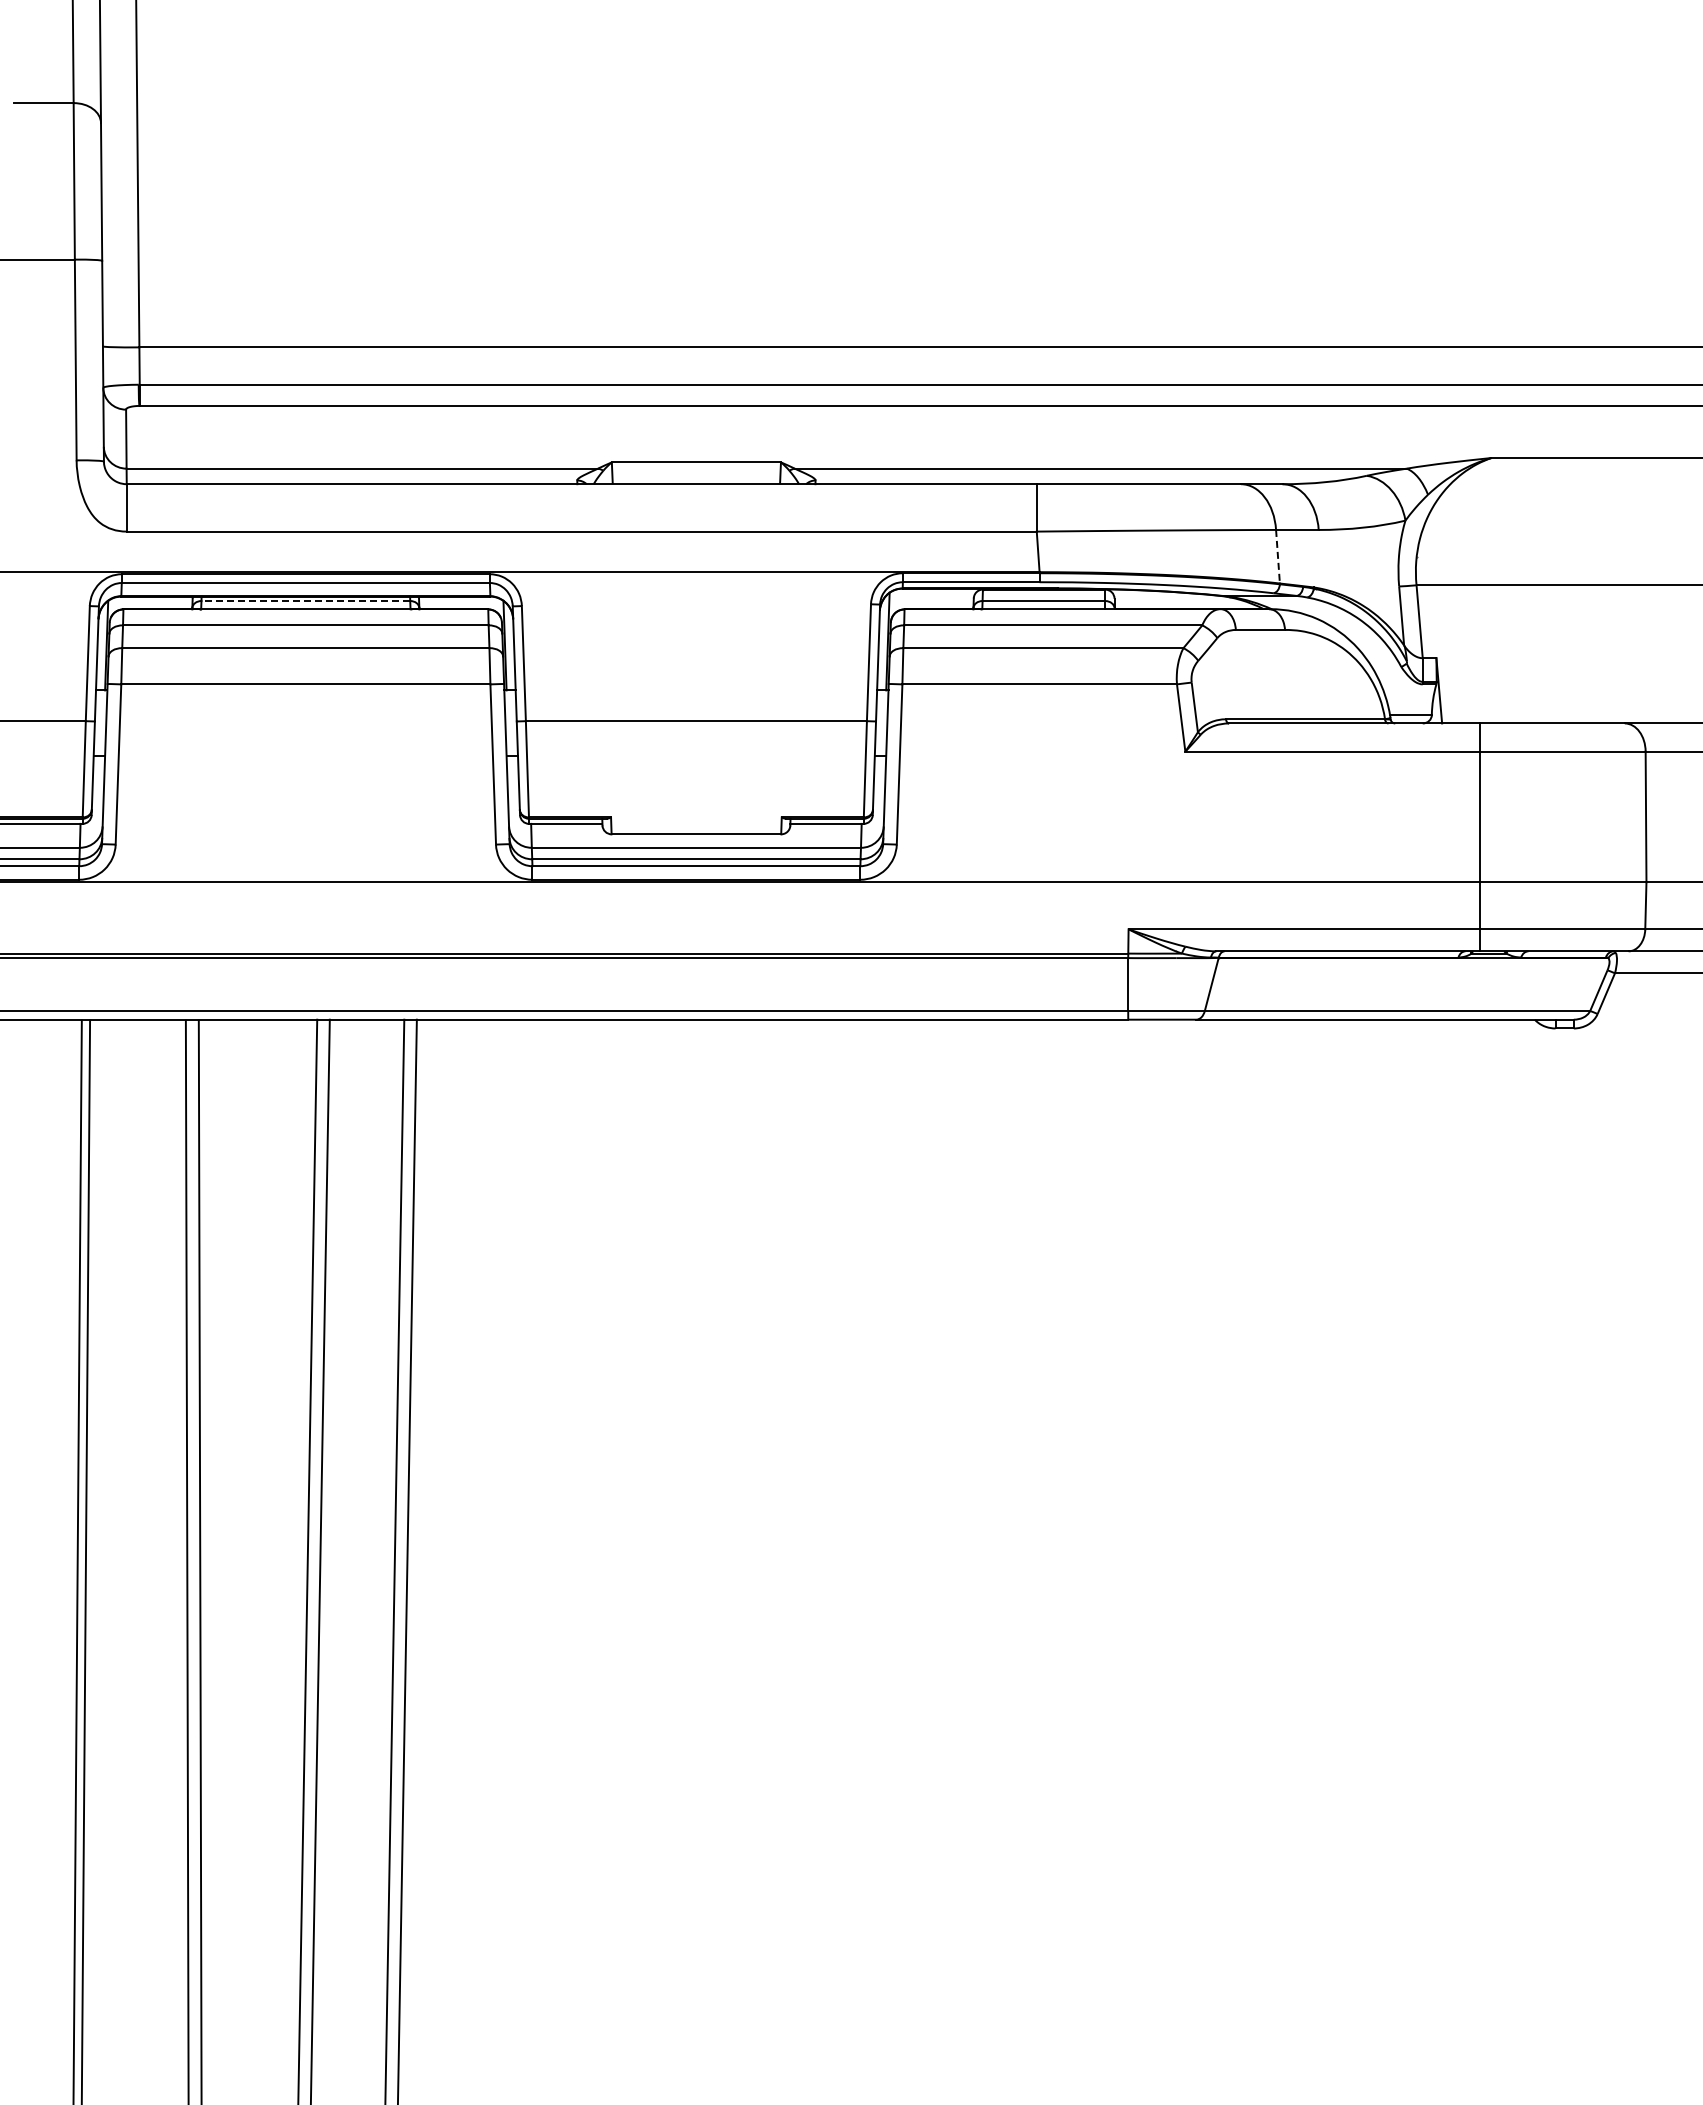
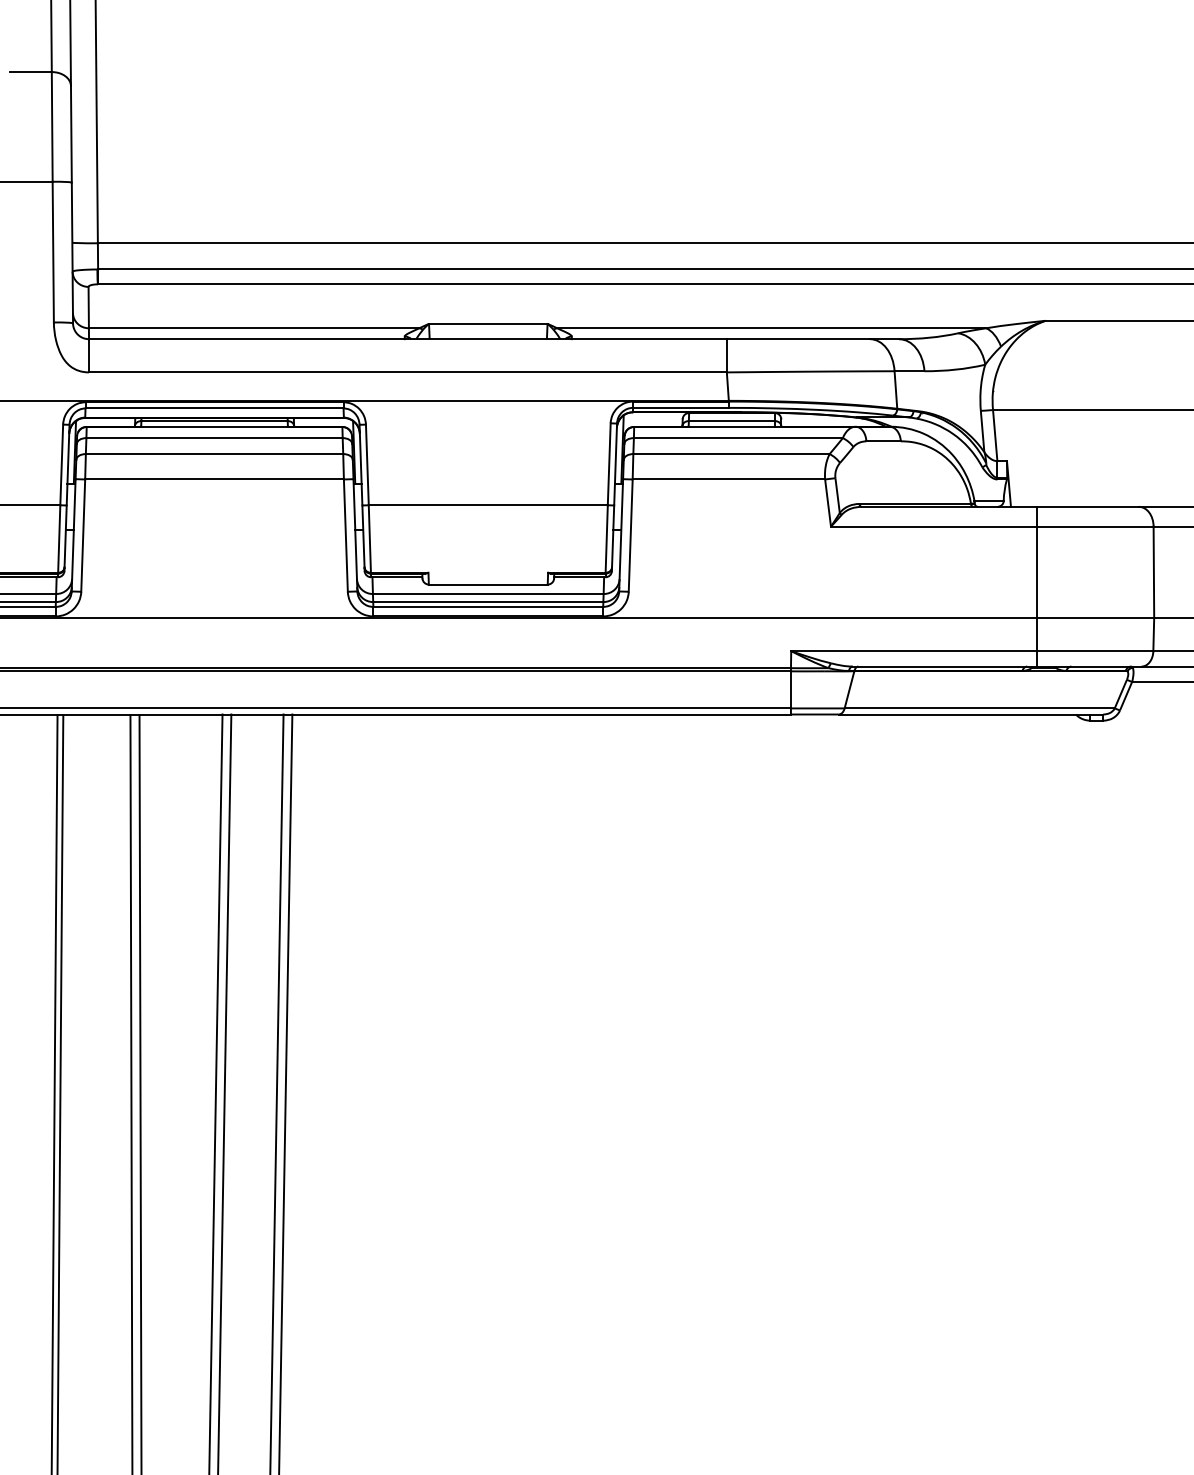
line: (1277, 556) -> (895, 389), dashed -> solid
line: (305, 601) -> (214, 421), dashed -> solid

